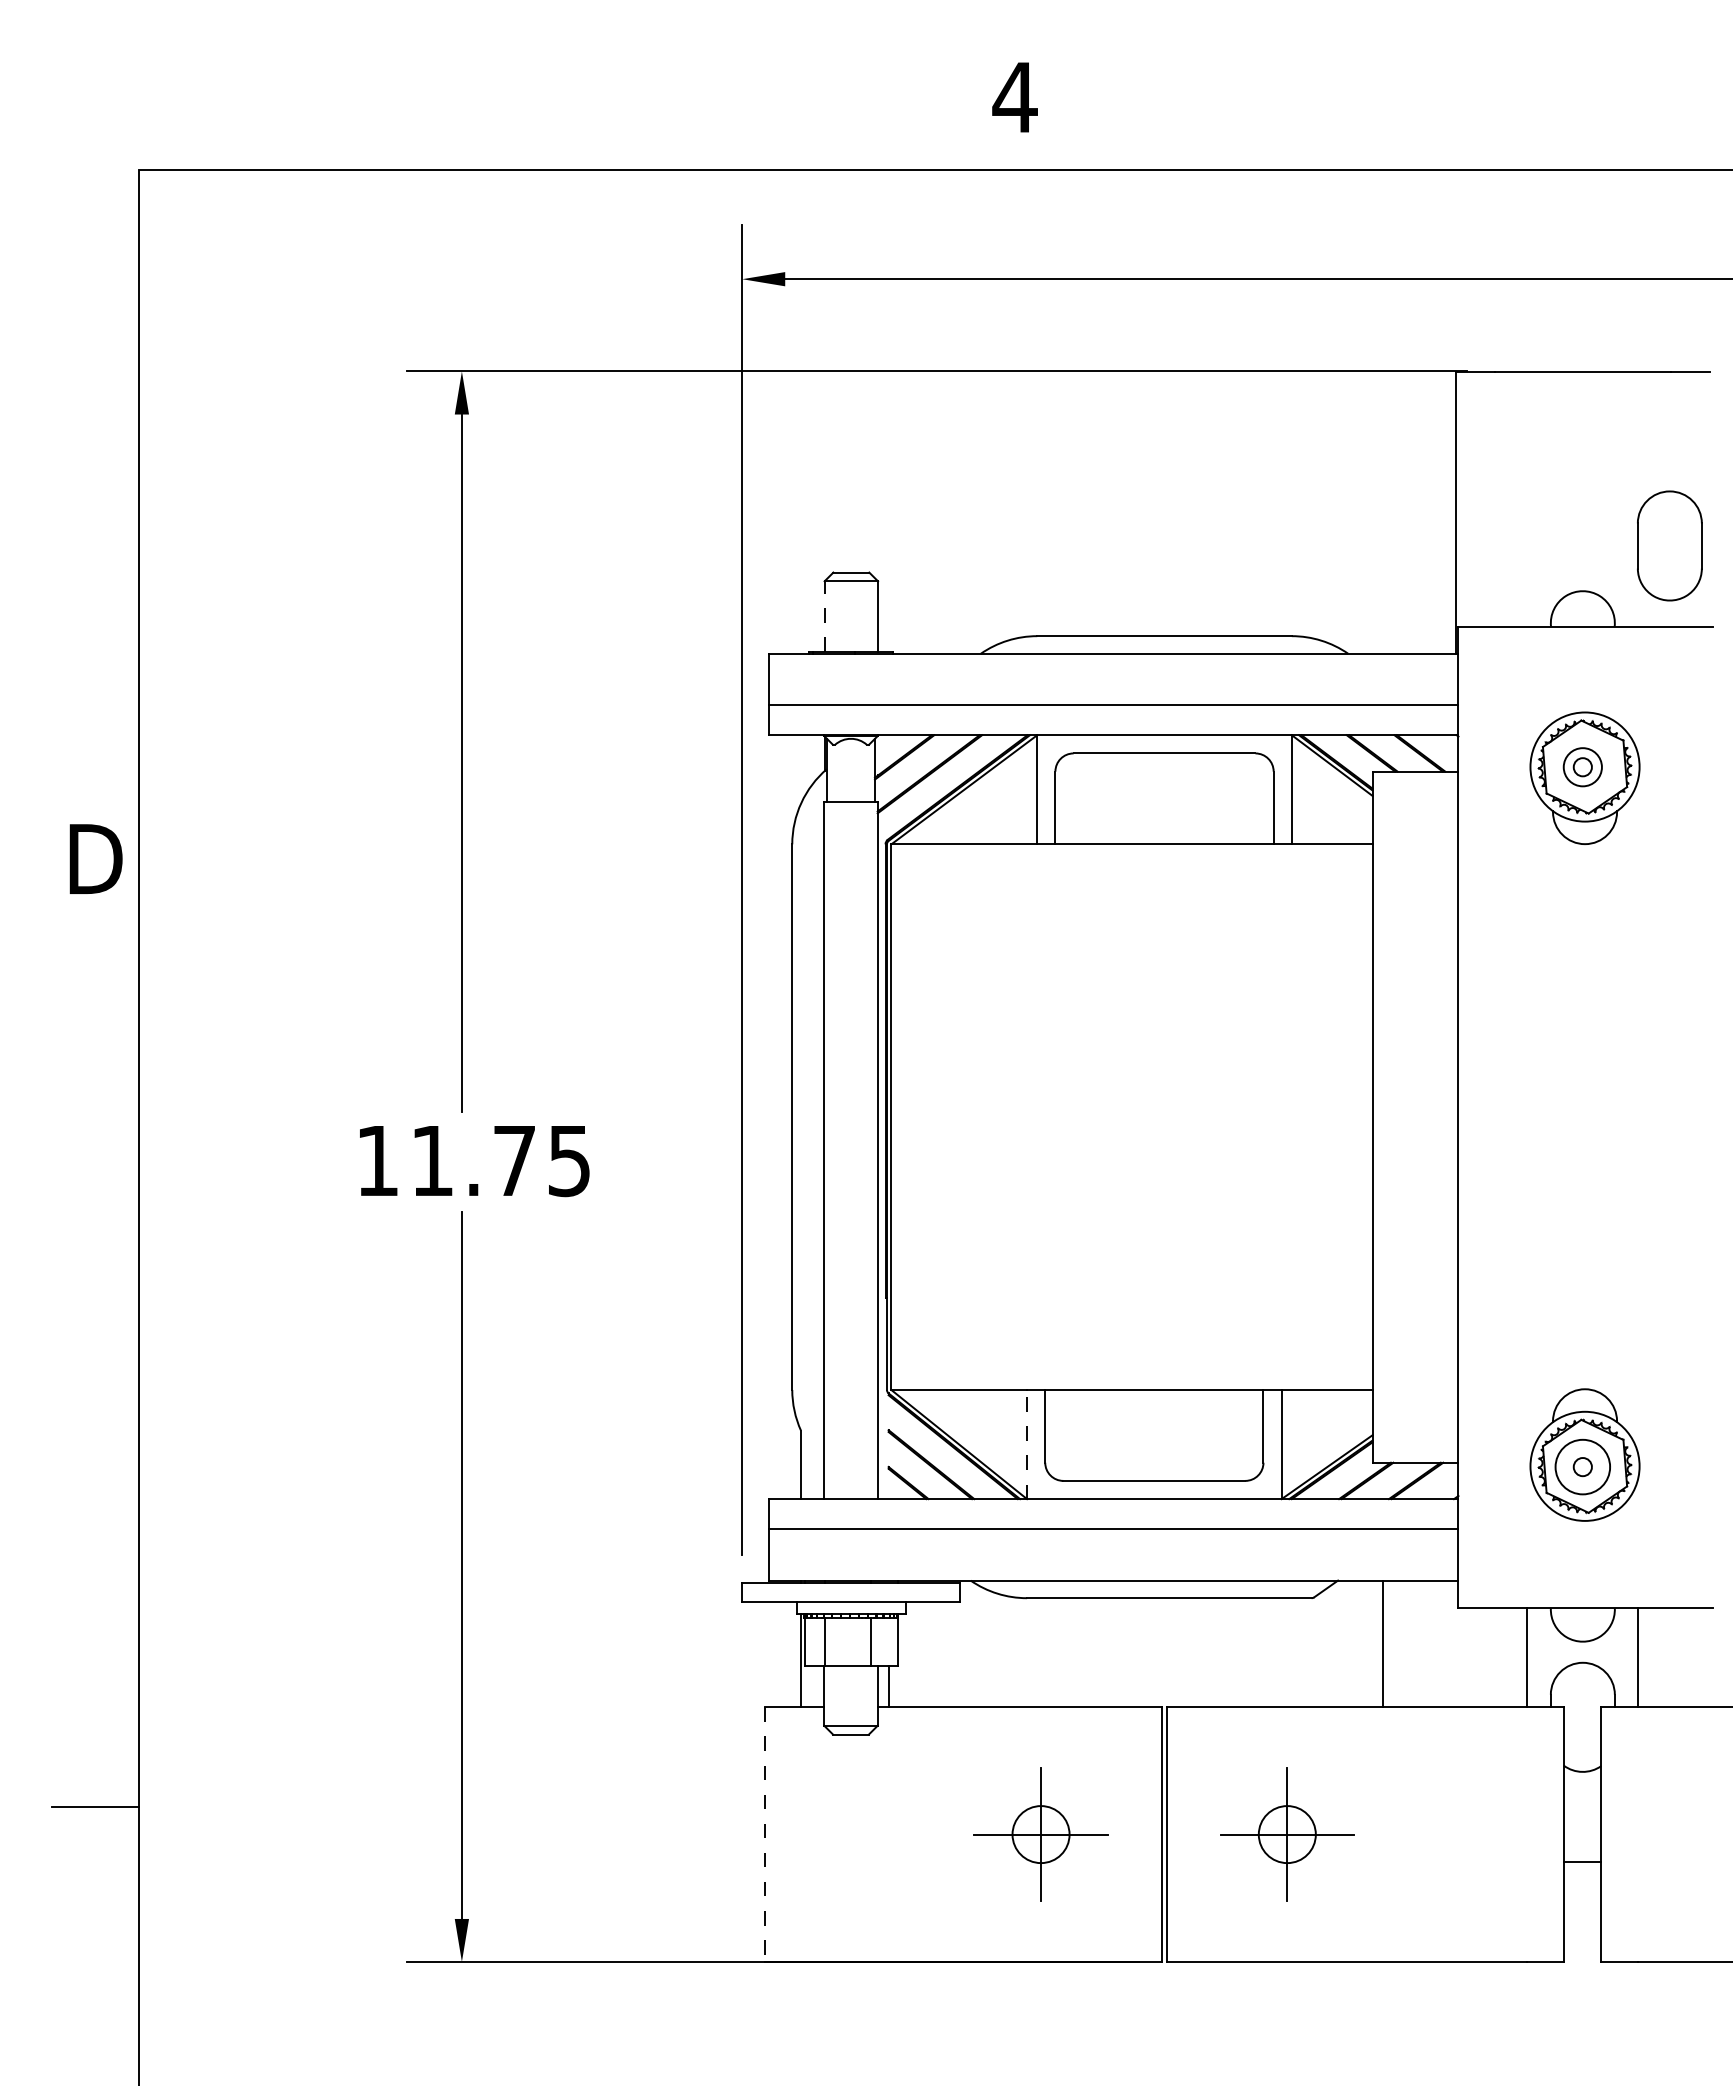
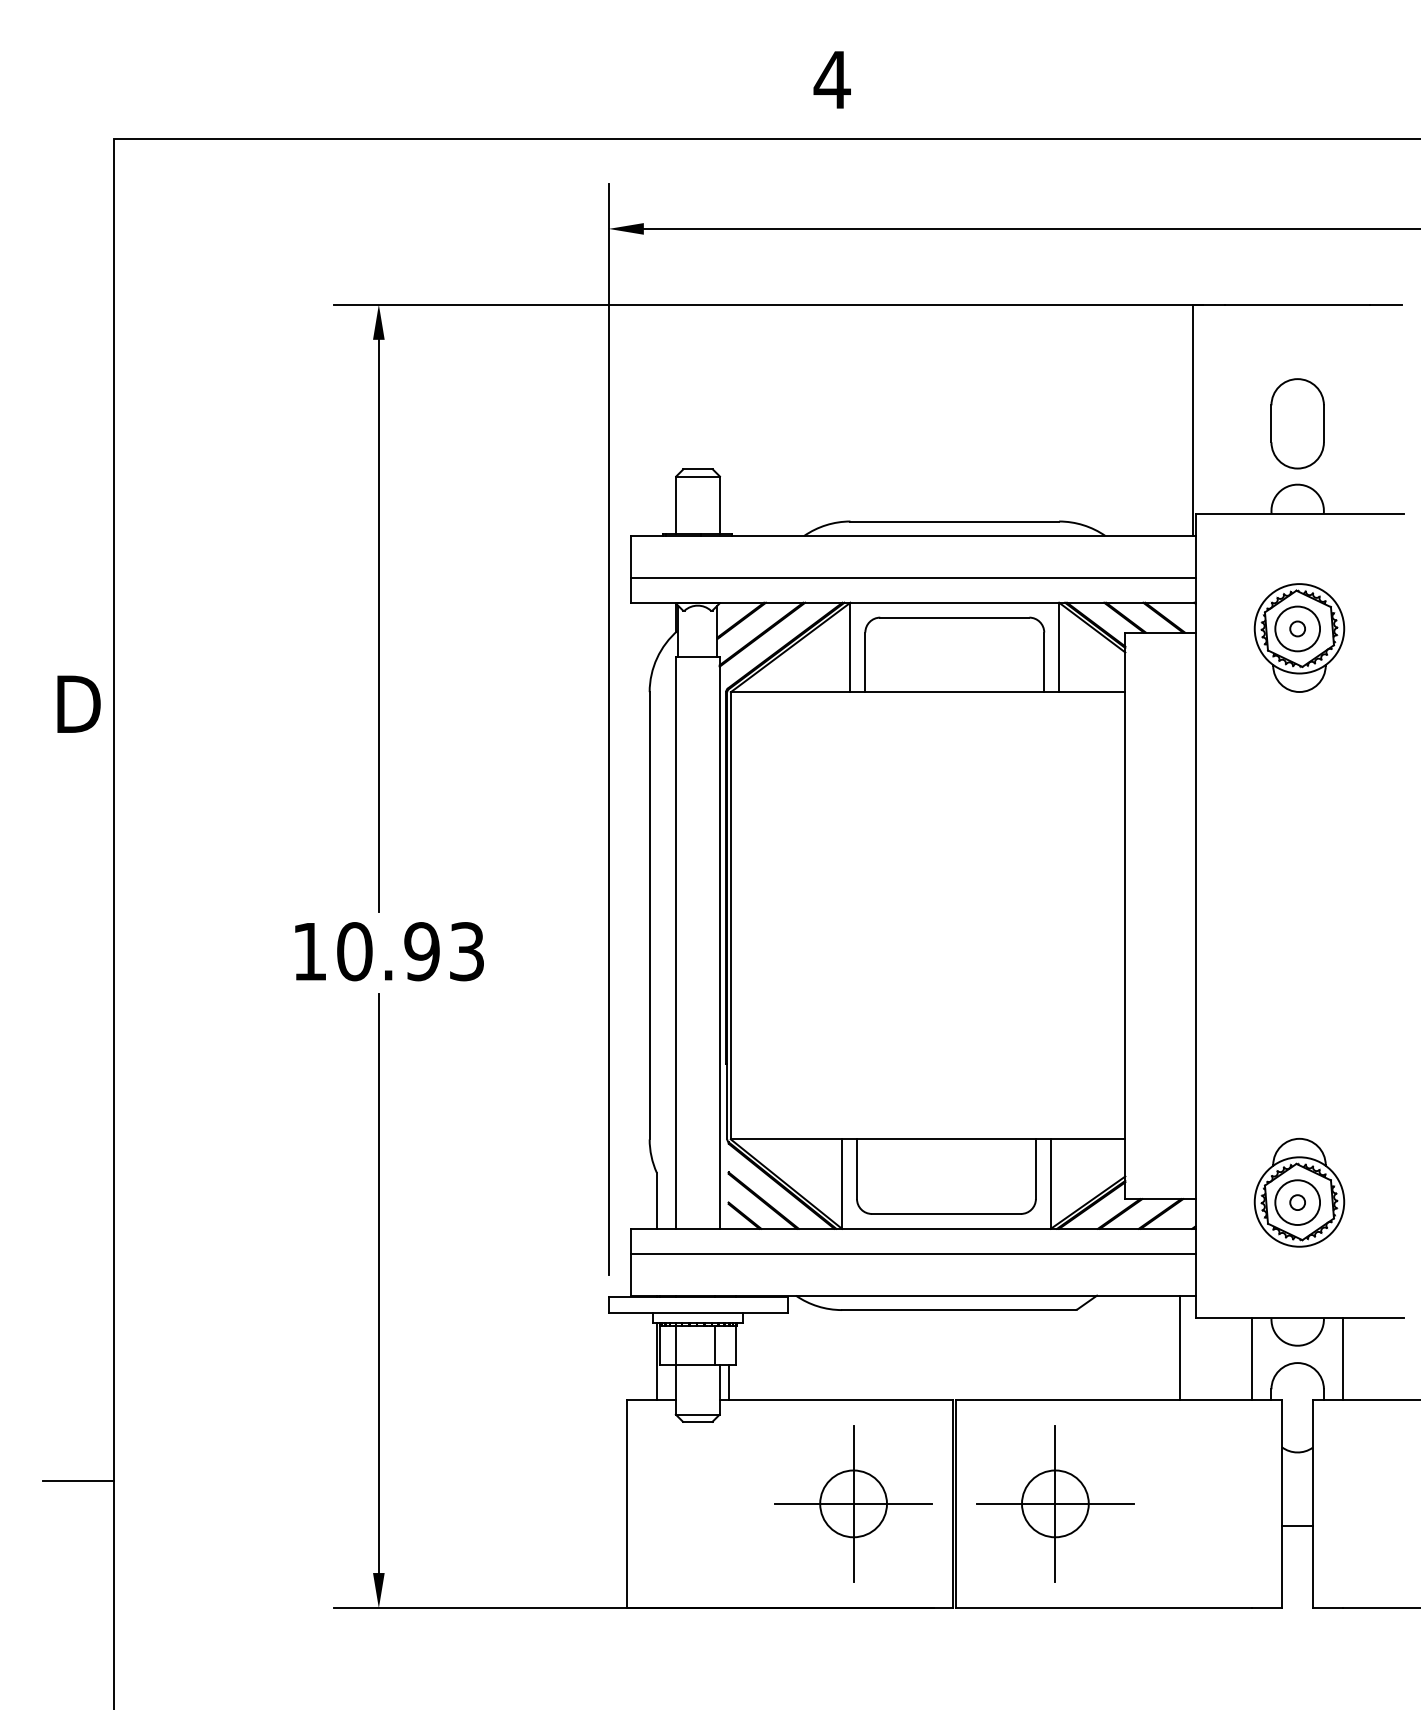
part: (1669, 545) -> (1297, 423), moved
line: (824, 616) -> (676, 505), dashed -> solid
circle: (1582, 766) -> (1297, 628), size x1.43
text: (500, 1160) -> (410, 951), 11.75 -> 10.93
line: (1027, 1444) -> (842, 1184), dashed -> solid
line: (1383, 1643) -> (1180, 1347), moved
part: (1040, 1834) -> (853, 1503), size x1.43
part: (1287, 1834) -> (1055, 1503), size x1.43
line: (764, 1835) -> (626, 1504), dashed -> solid

